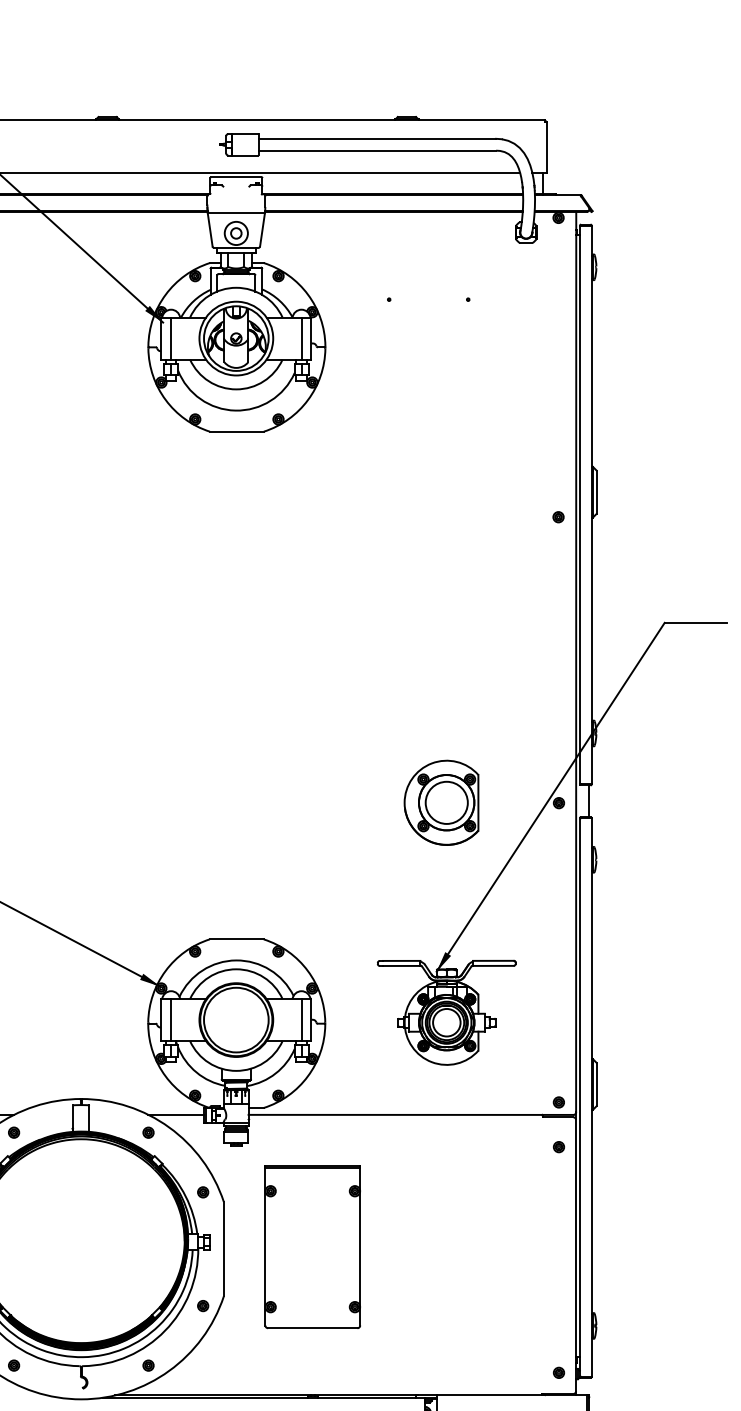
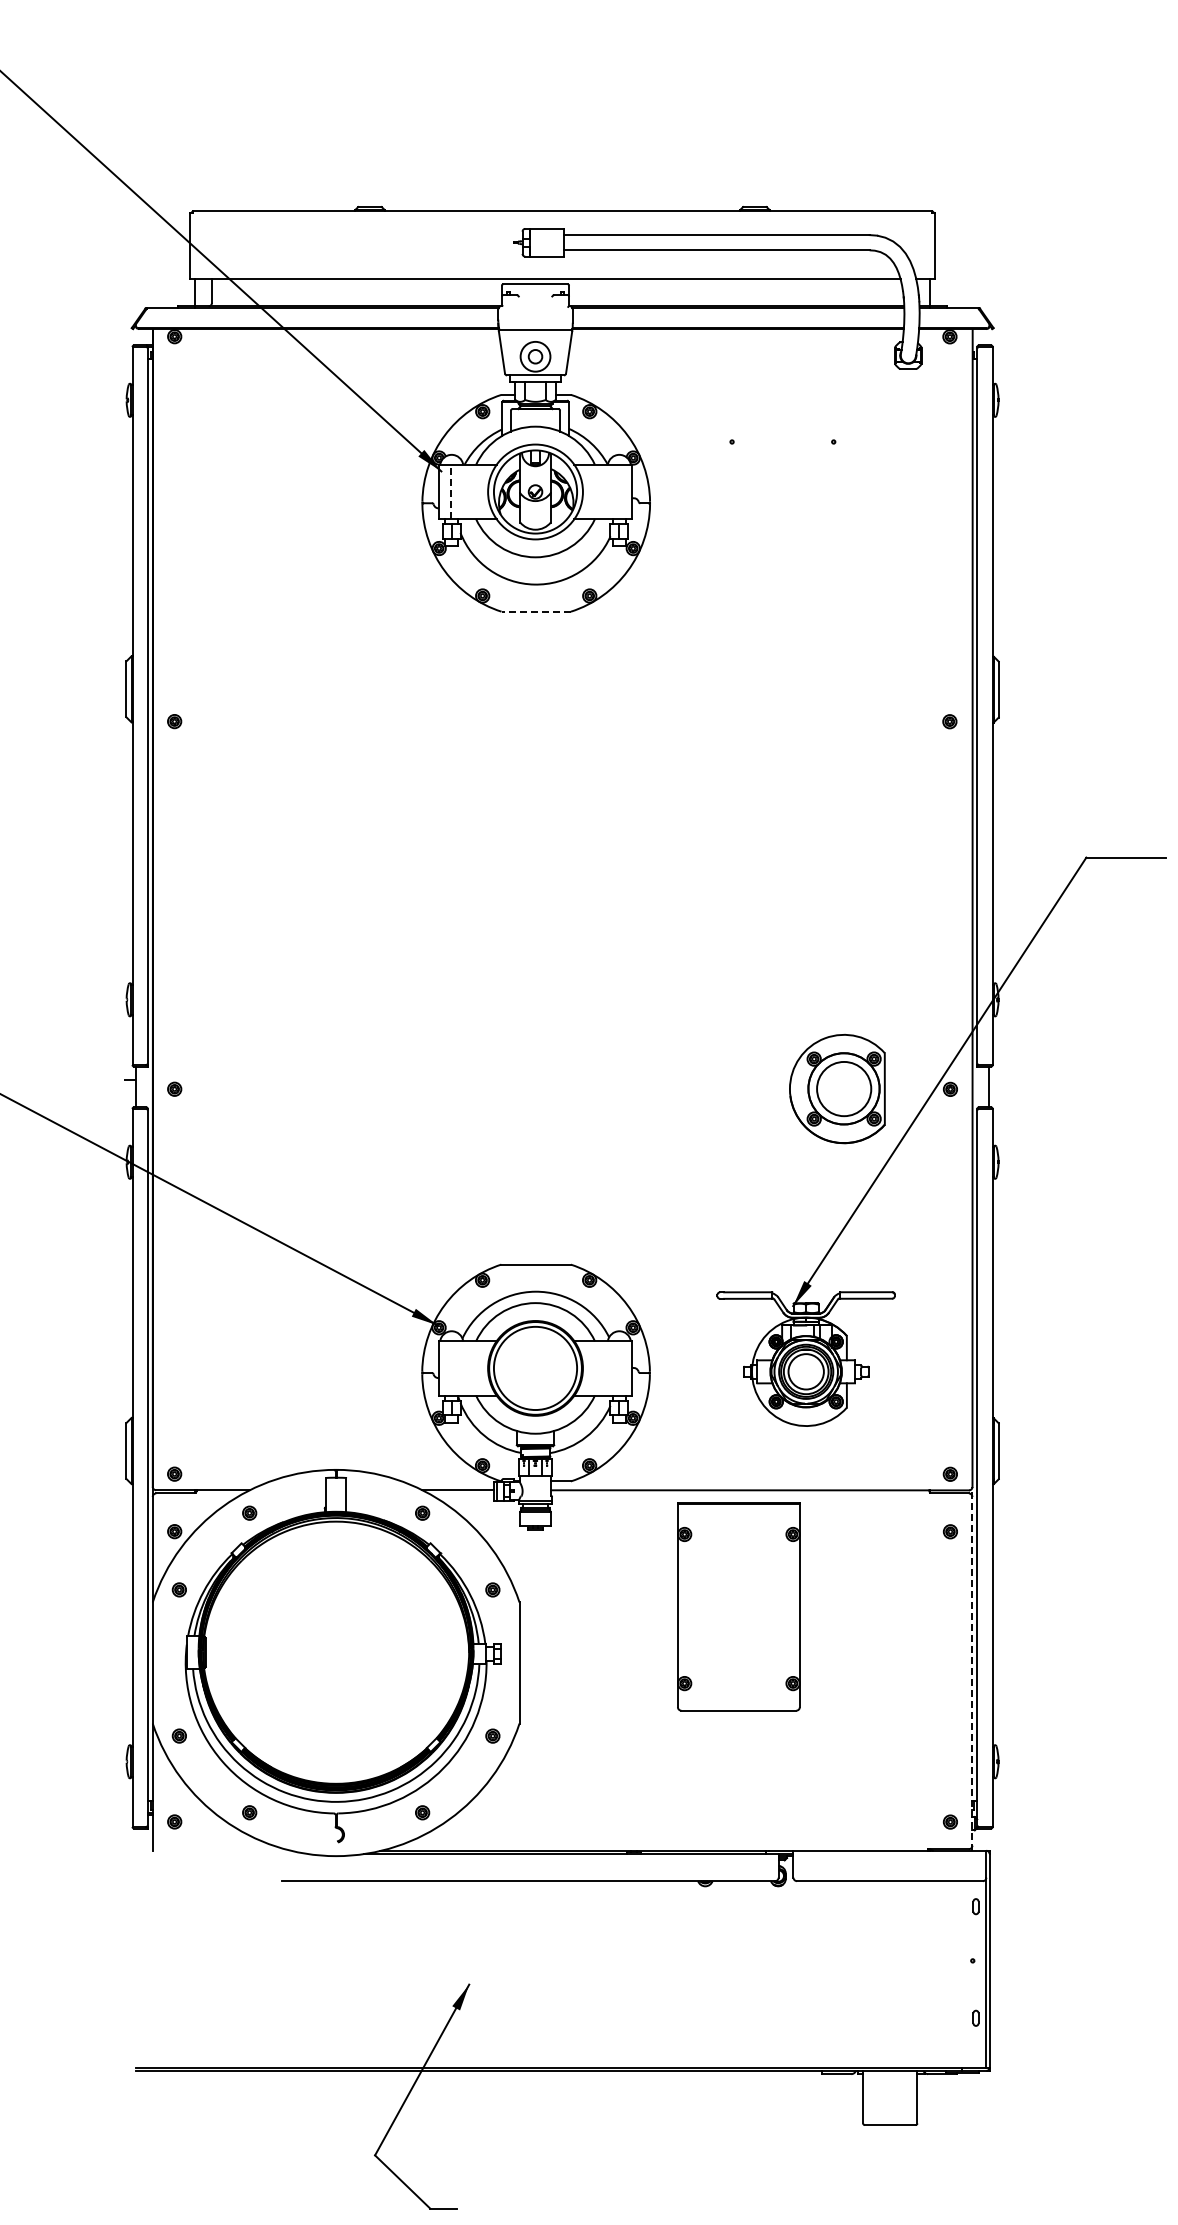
line: (170, 338) -> (451, 491), solid -> dashed
line: (302, 338) -> (620, 491), removed
line: (237, 431) -> (536, 611), solid -> dashed
part: (441, 803) -> (837, 1089), moved
line: (170, 1020) -> (451, 1368), removed
line: (302, 1020) -> (620, 1368), removed
part: (312, 1247) -> (738, 1606), moved
line: (576, 1254) -> (972, 1669), solid -> dashed

